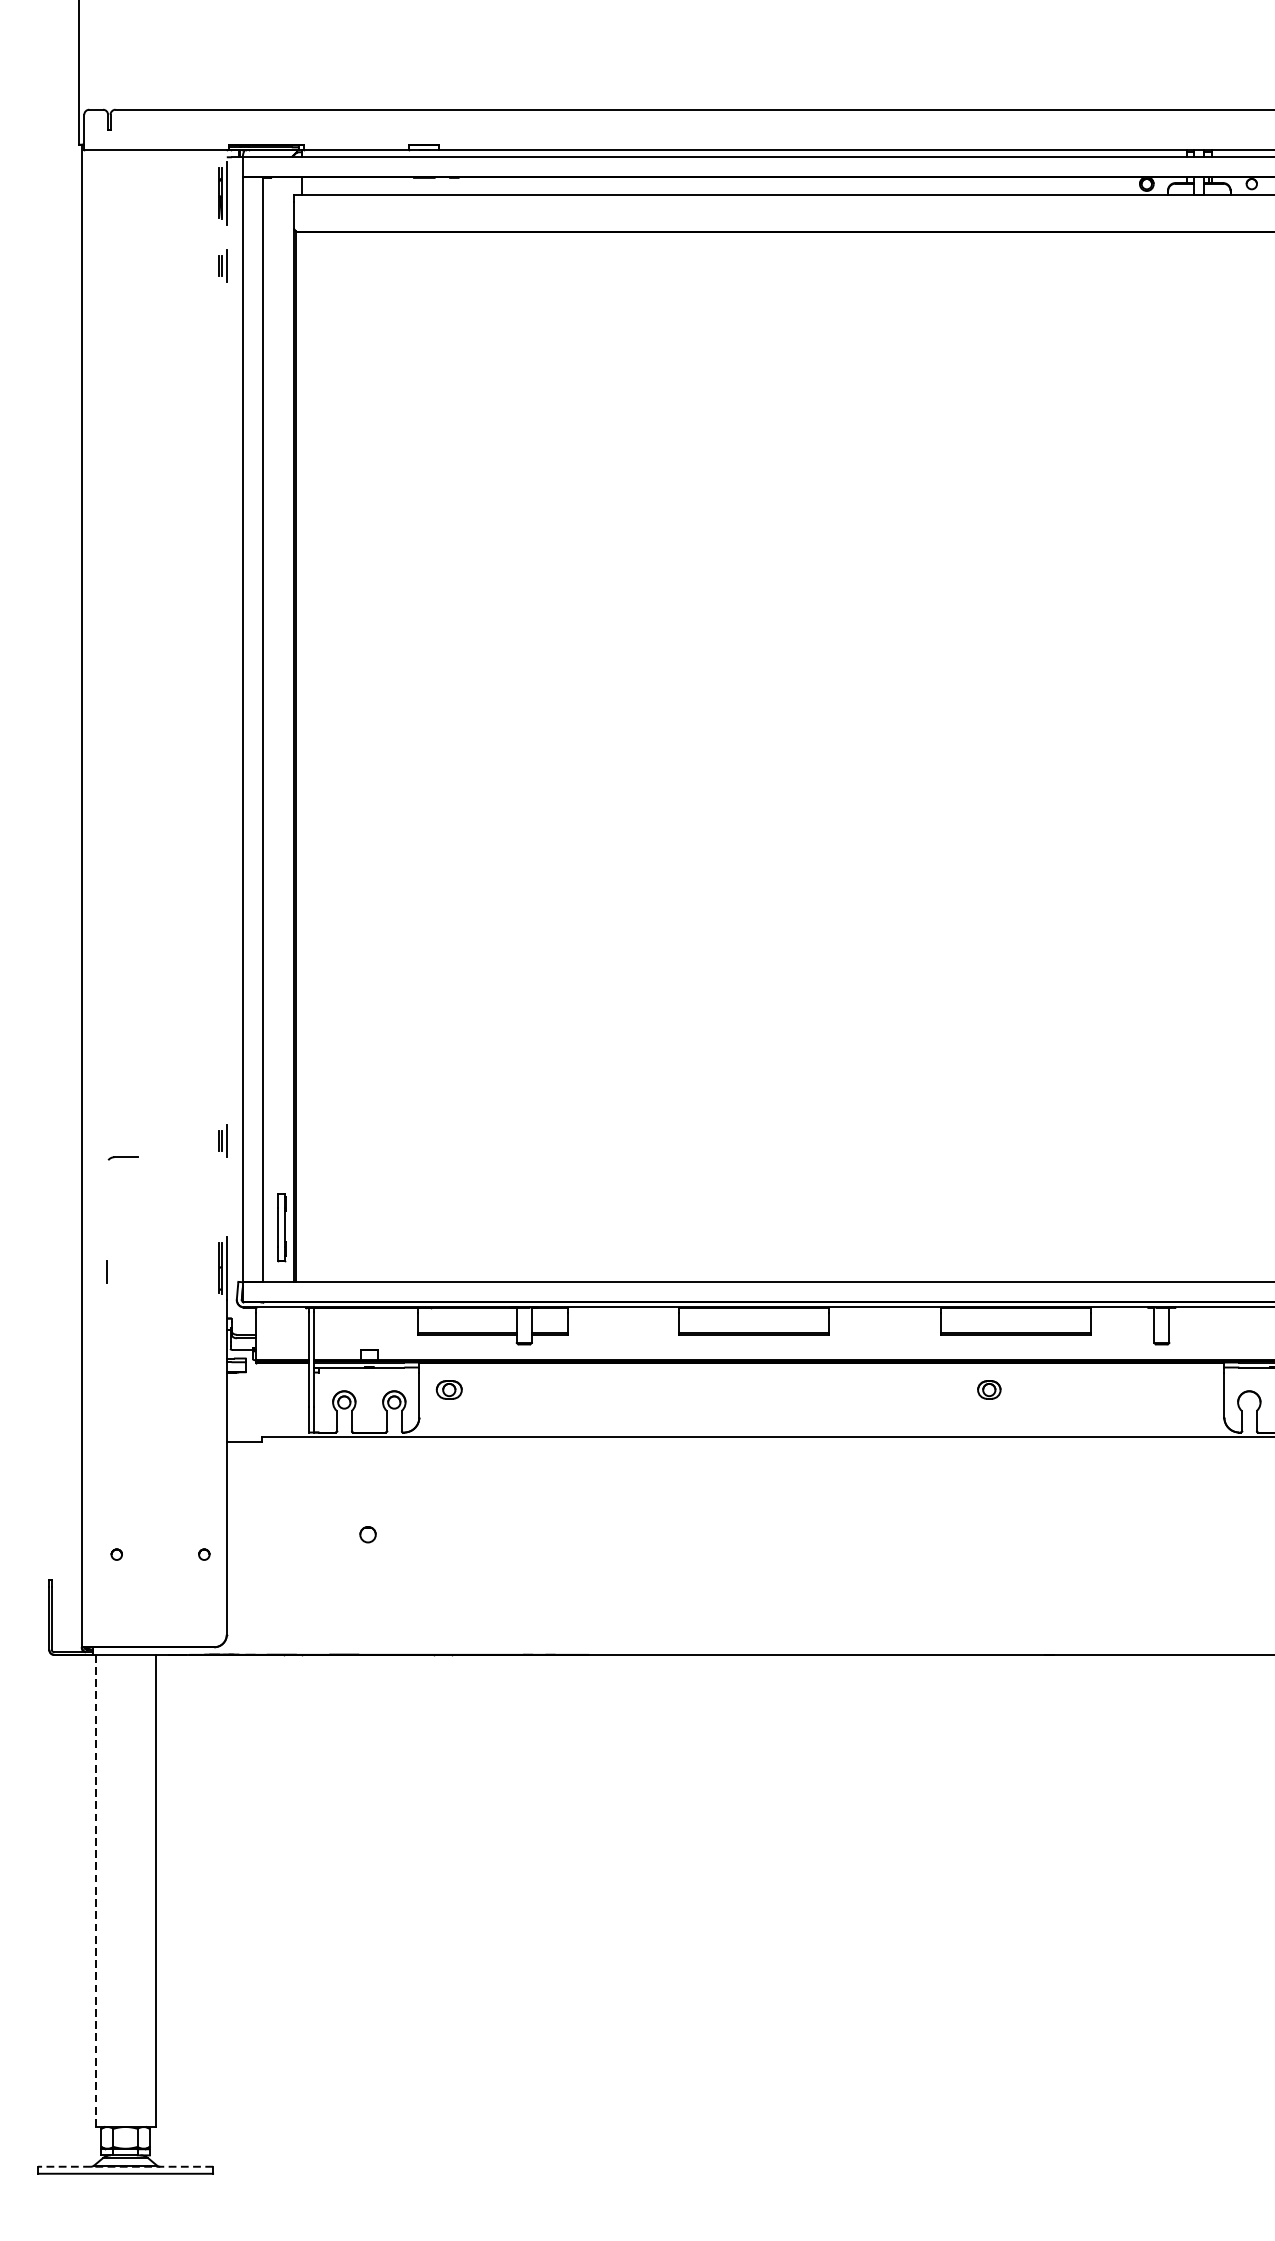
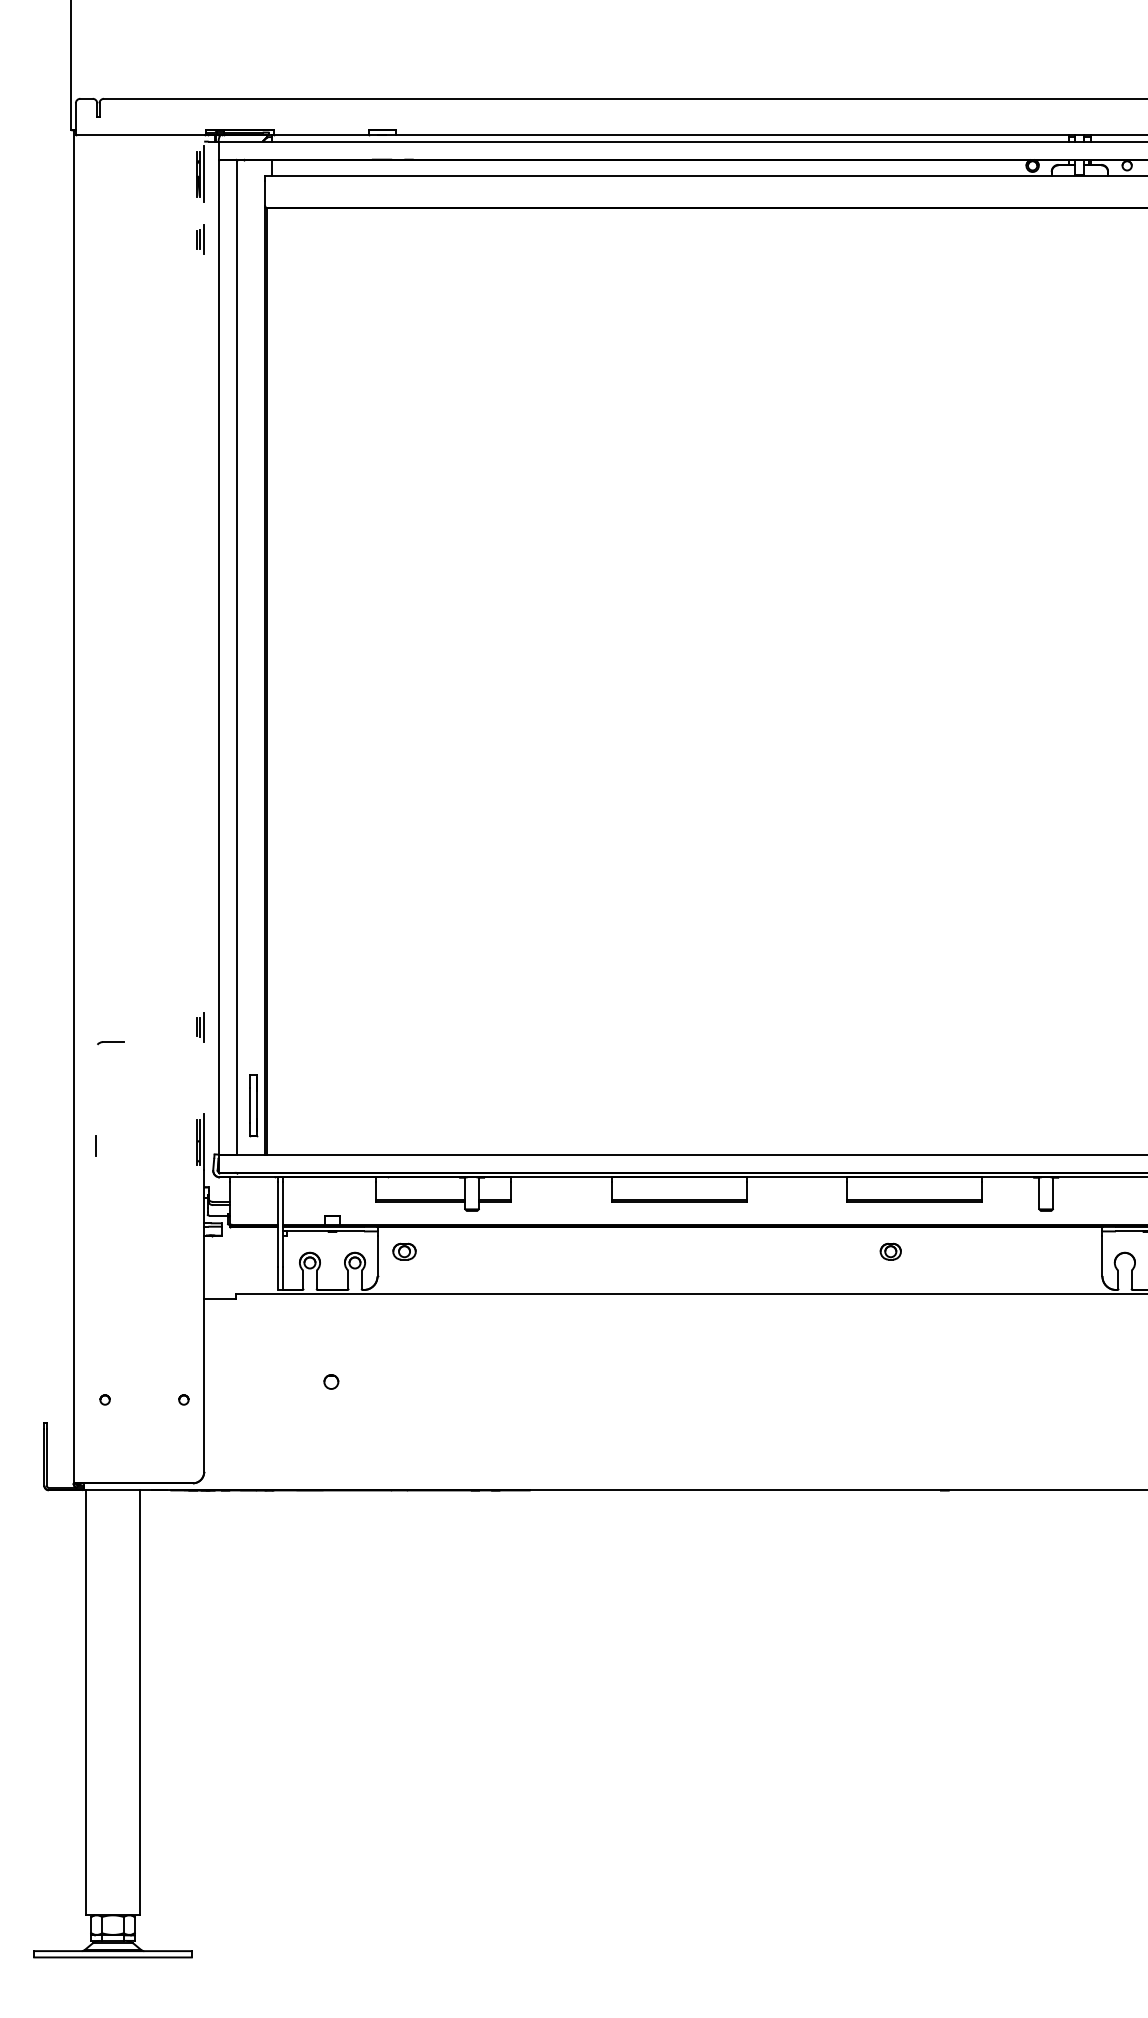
line: (96, 1890) -> (86, 1702), dashed -> solid
line: (126, 2167) -> (113, 1951), dashed -> solid

